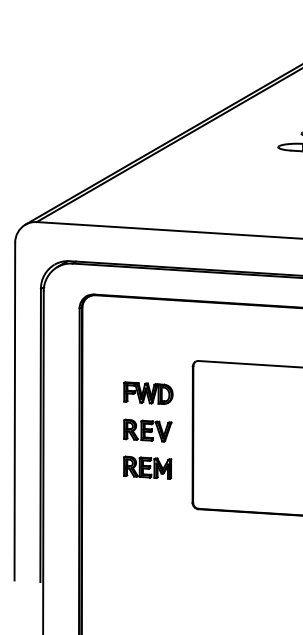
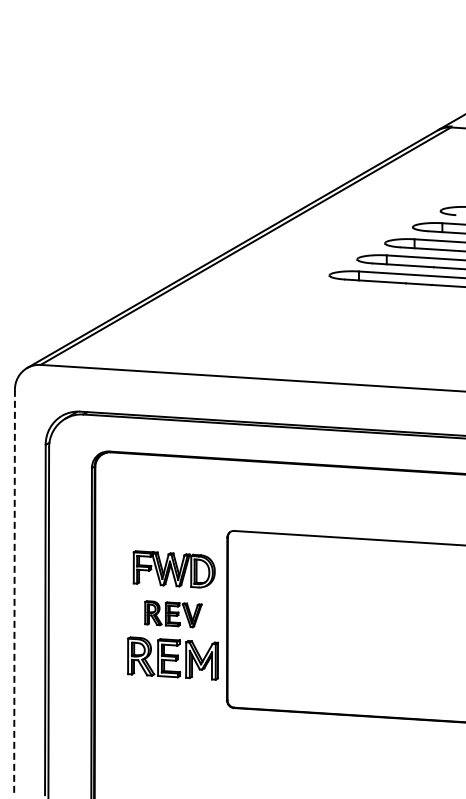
part: (147, 393) -> (173, 569), size x1.4
line: (14, 411) -> (14, 591), solid -> dashed
part: (147, 467) -> (173, 658), size x1.6

